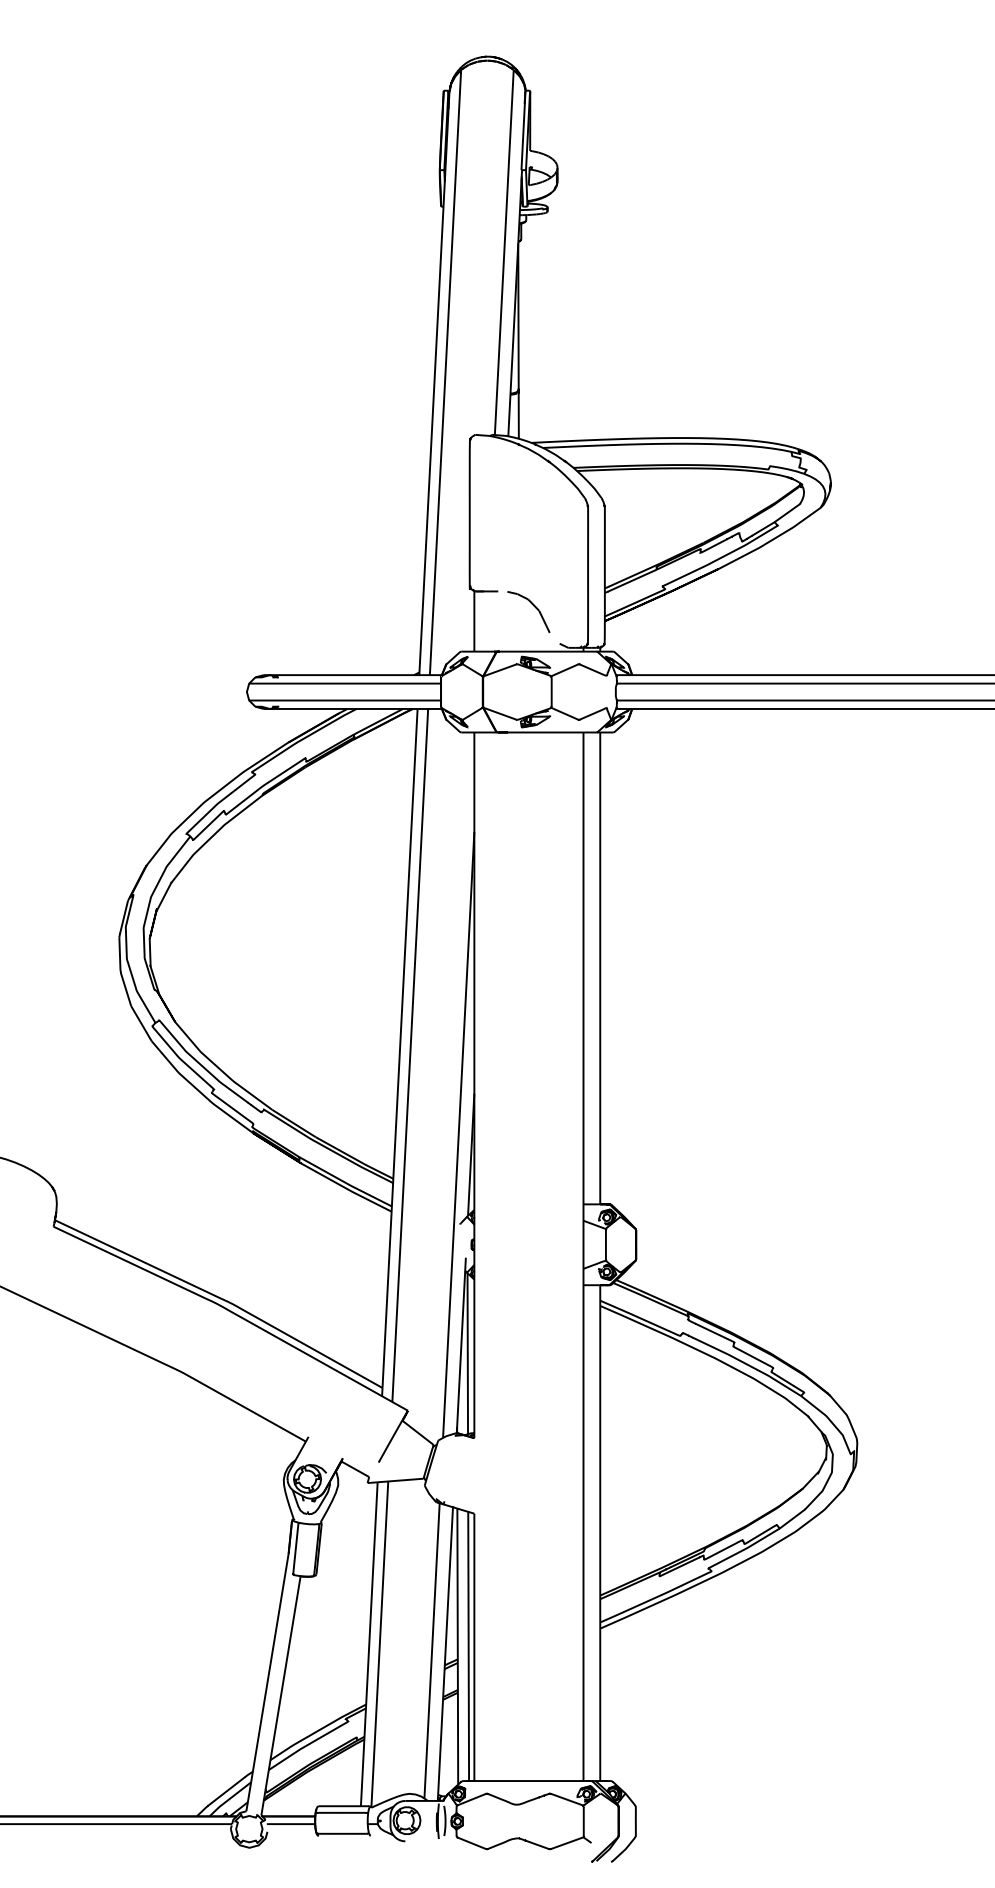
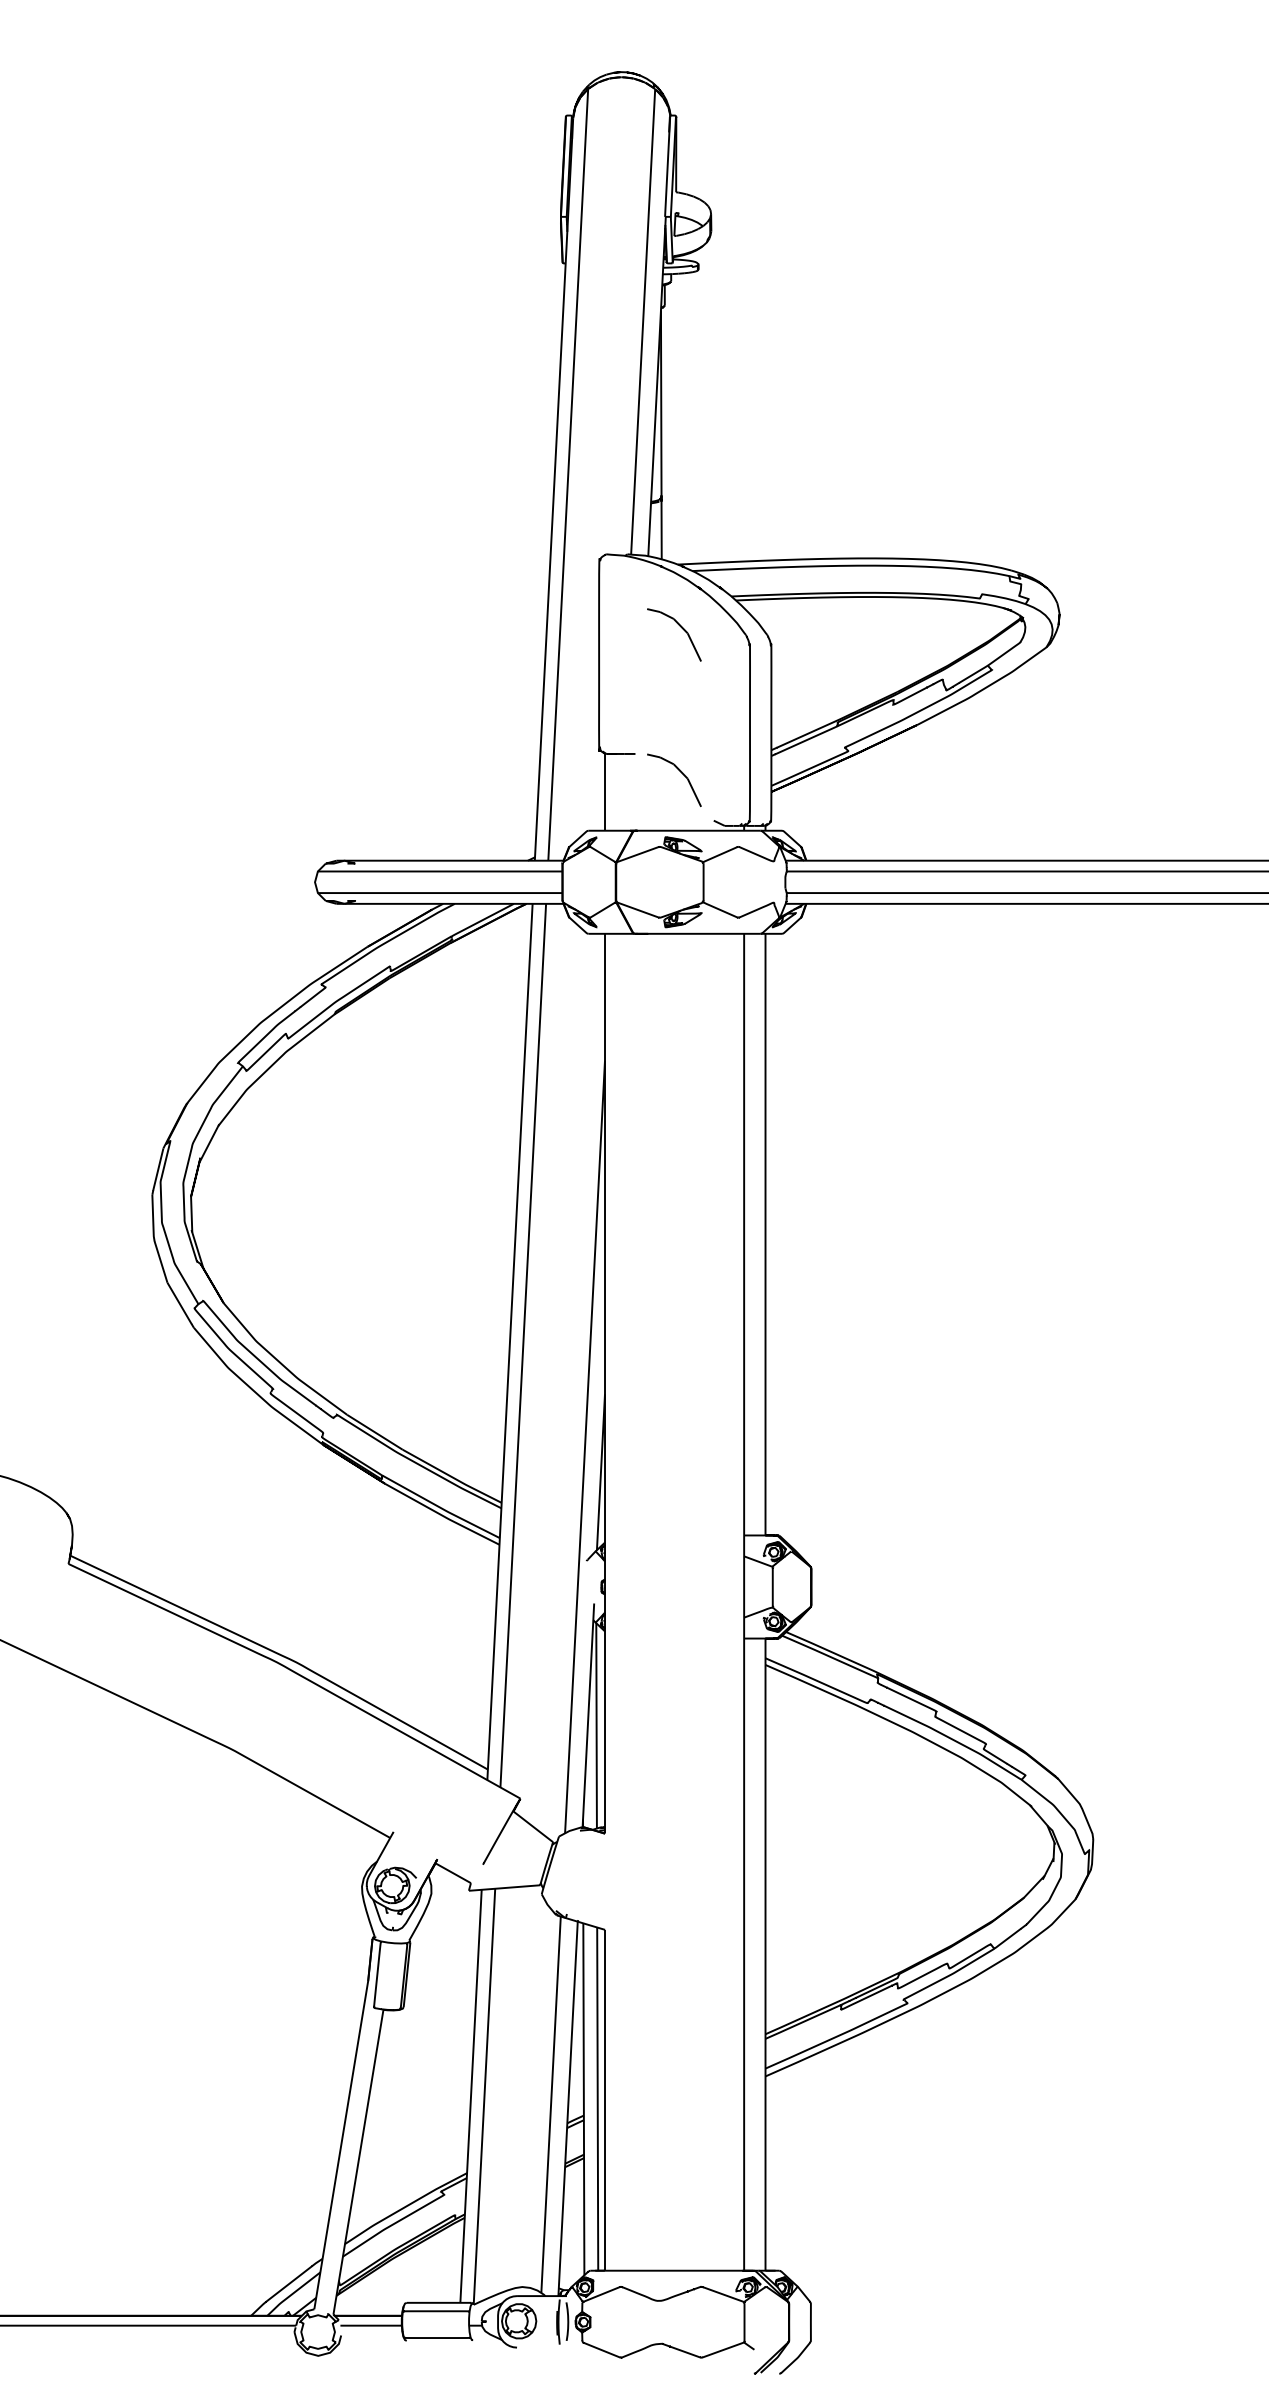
part: (533, 492) -> (680, 627), added

